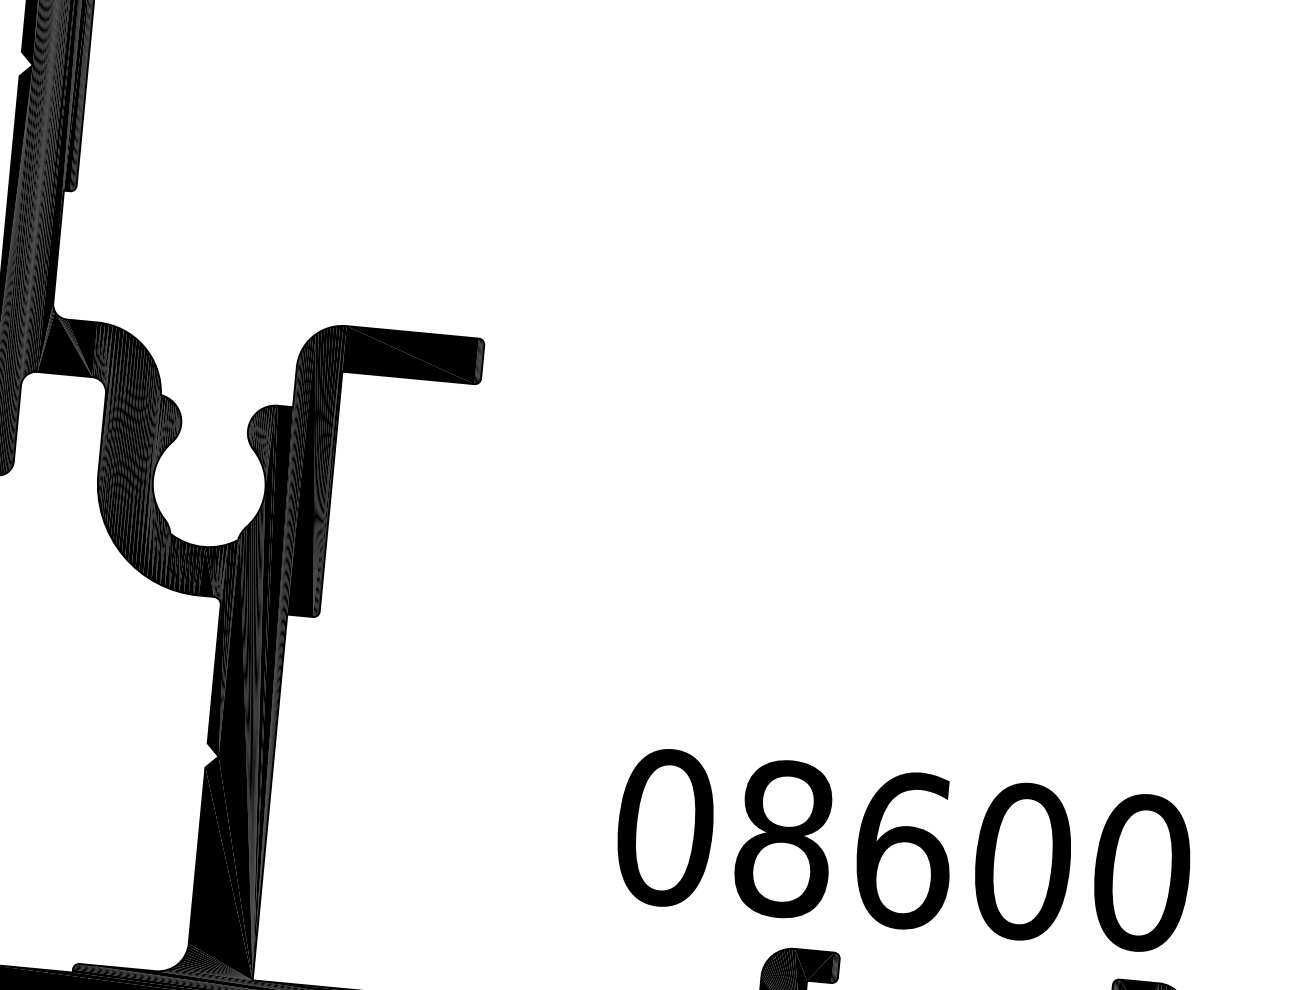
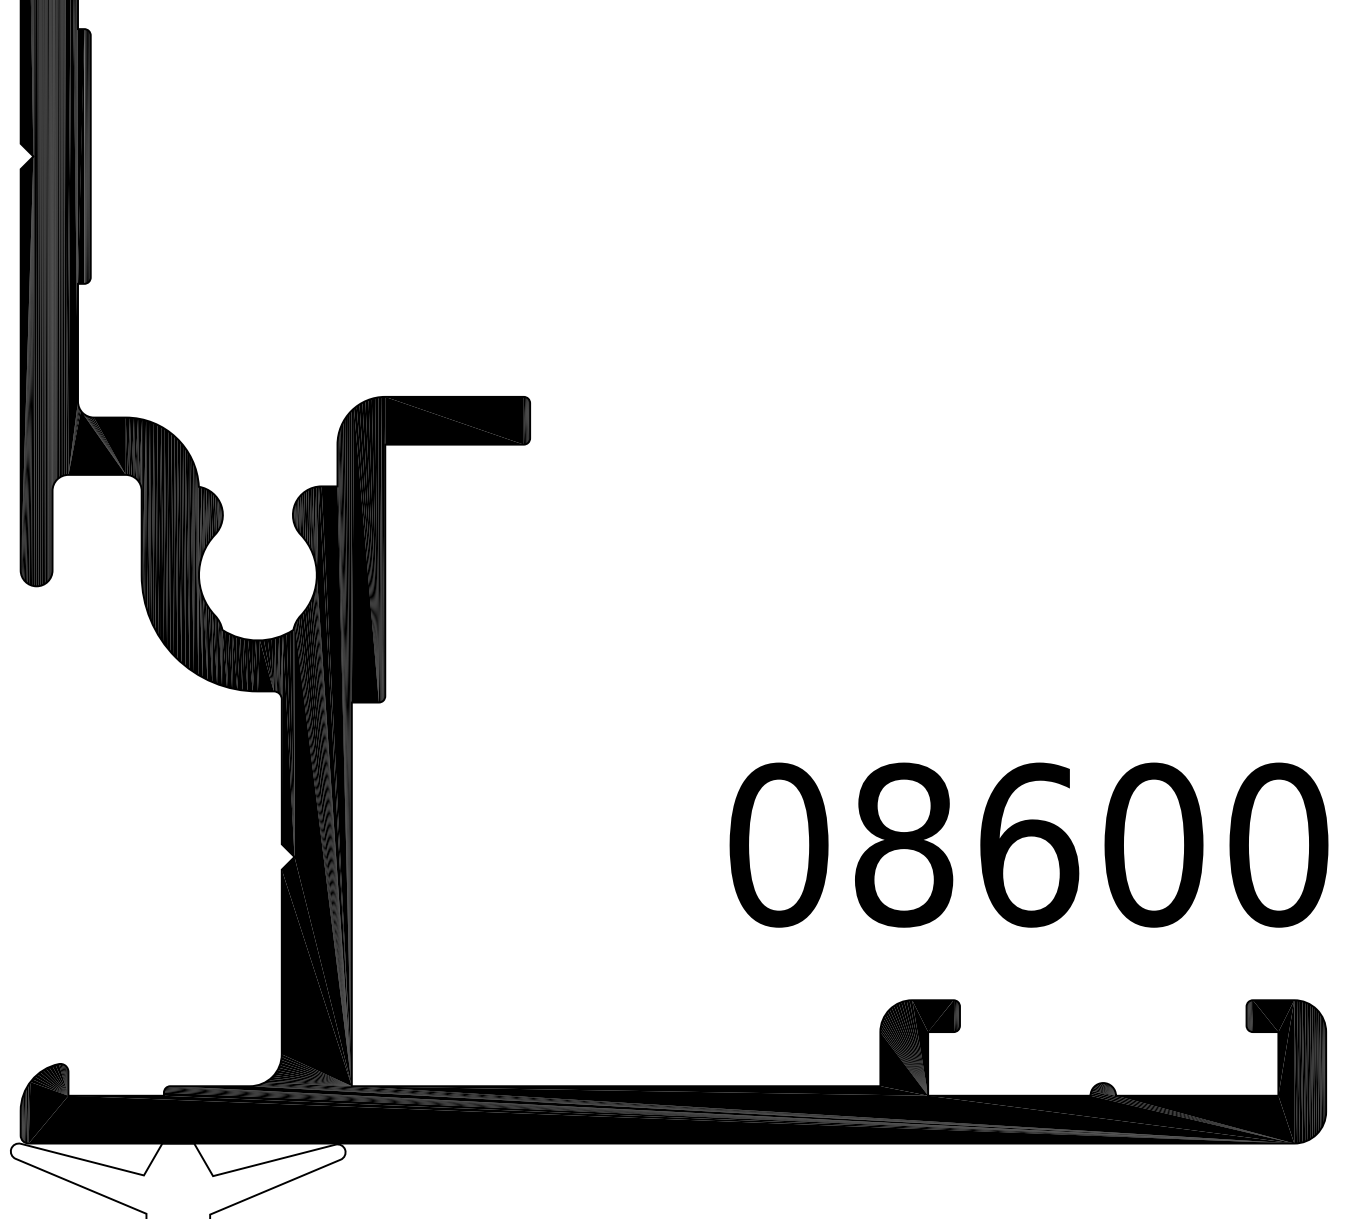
text: (903, 849) -> (1028, 844), moved

